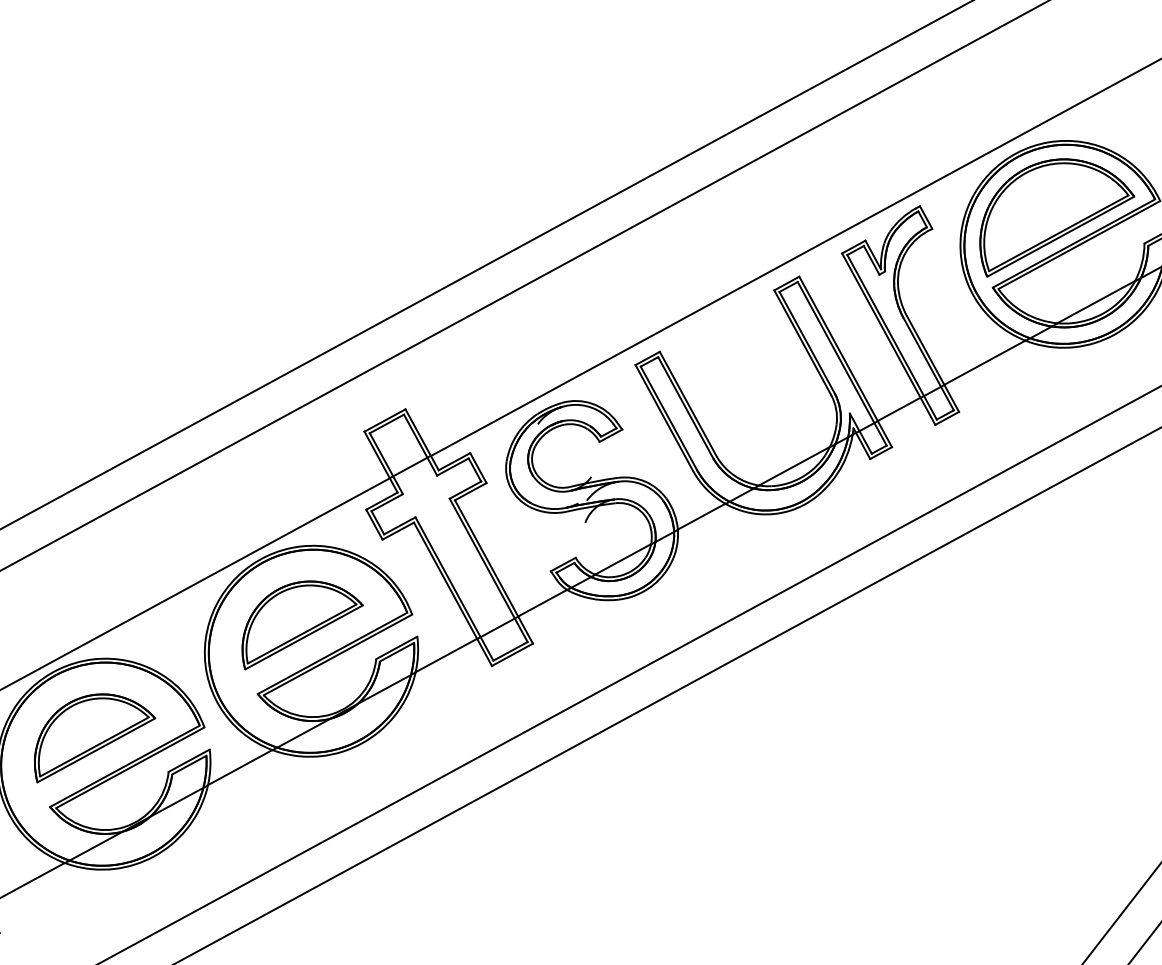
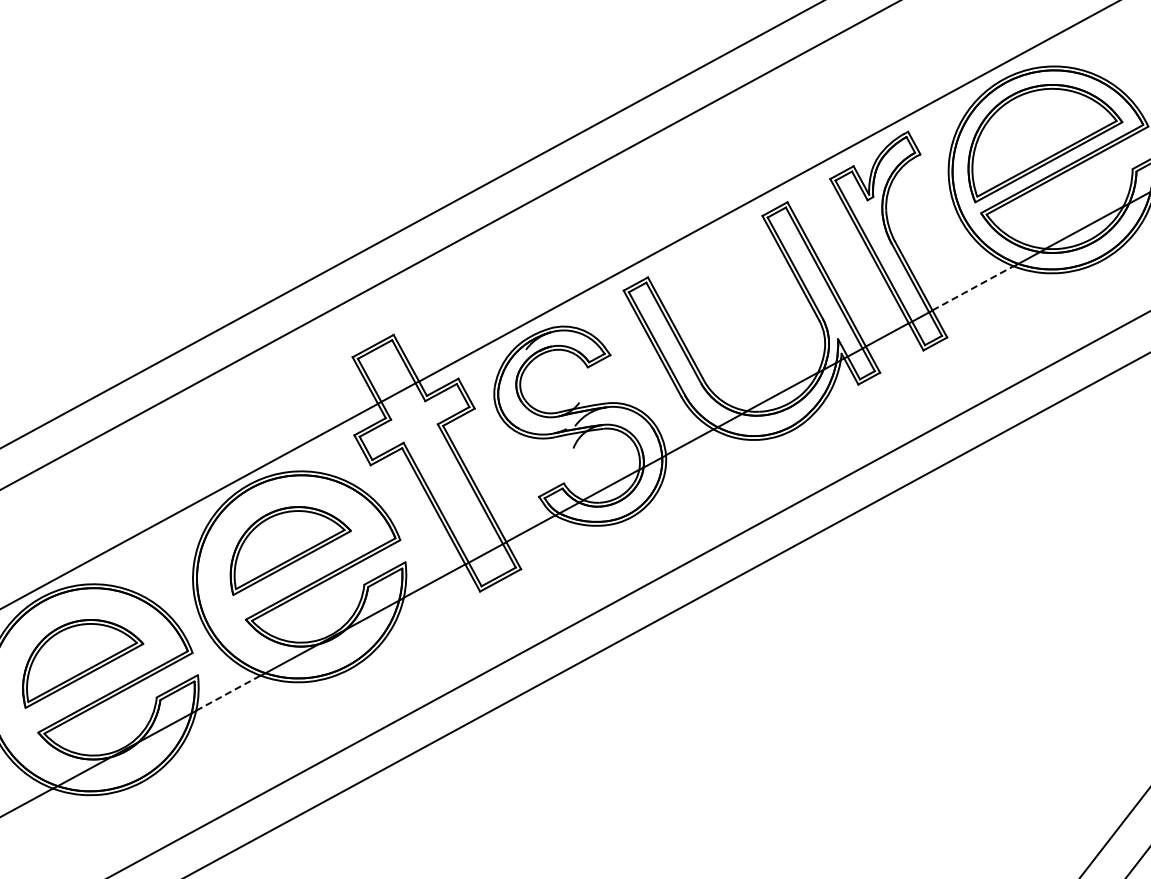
line: (985, 362) -> (973, 288), solid -> dashed
line: (240, 767) -> (228, 693), solid -> dashed

